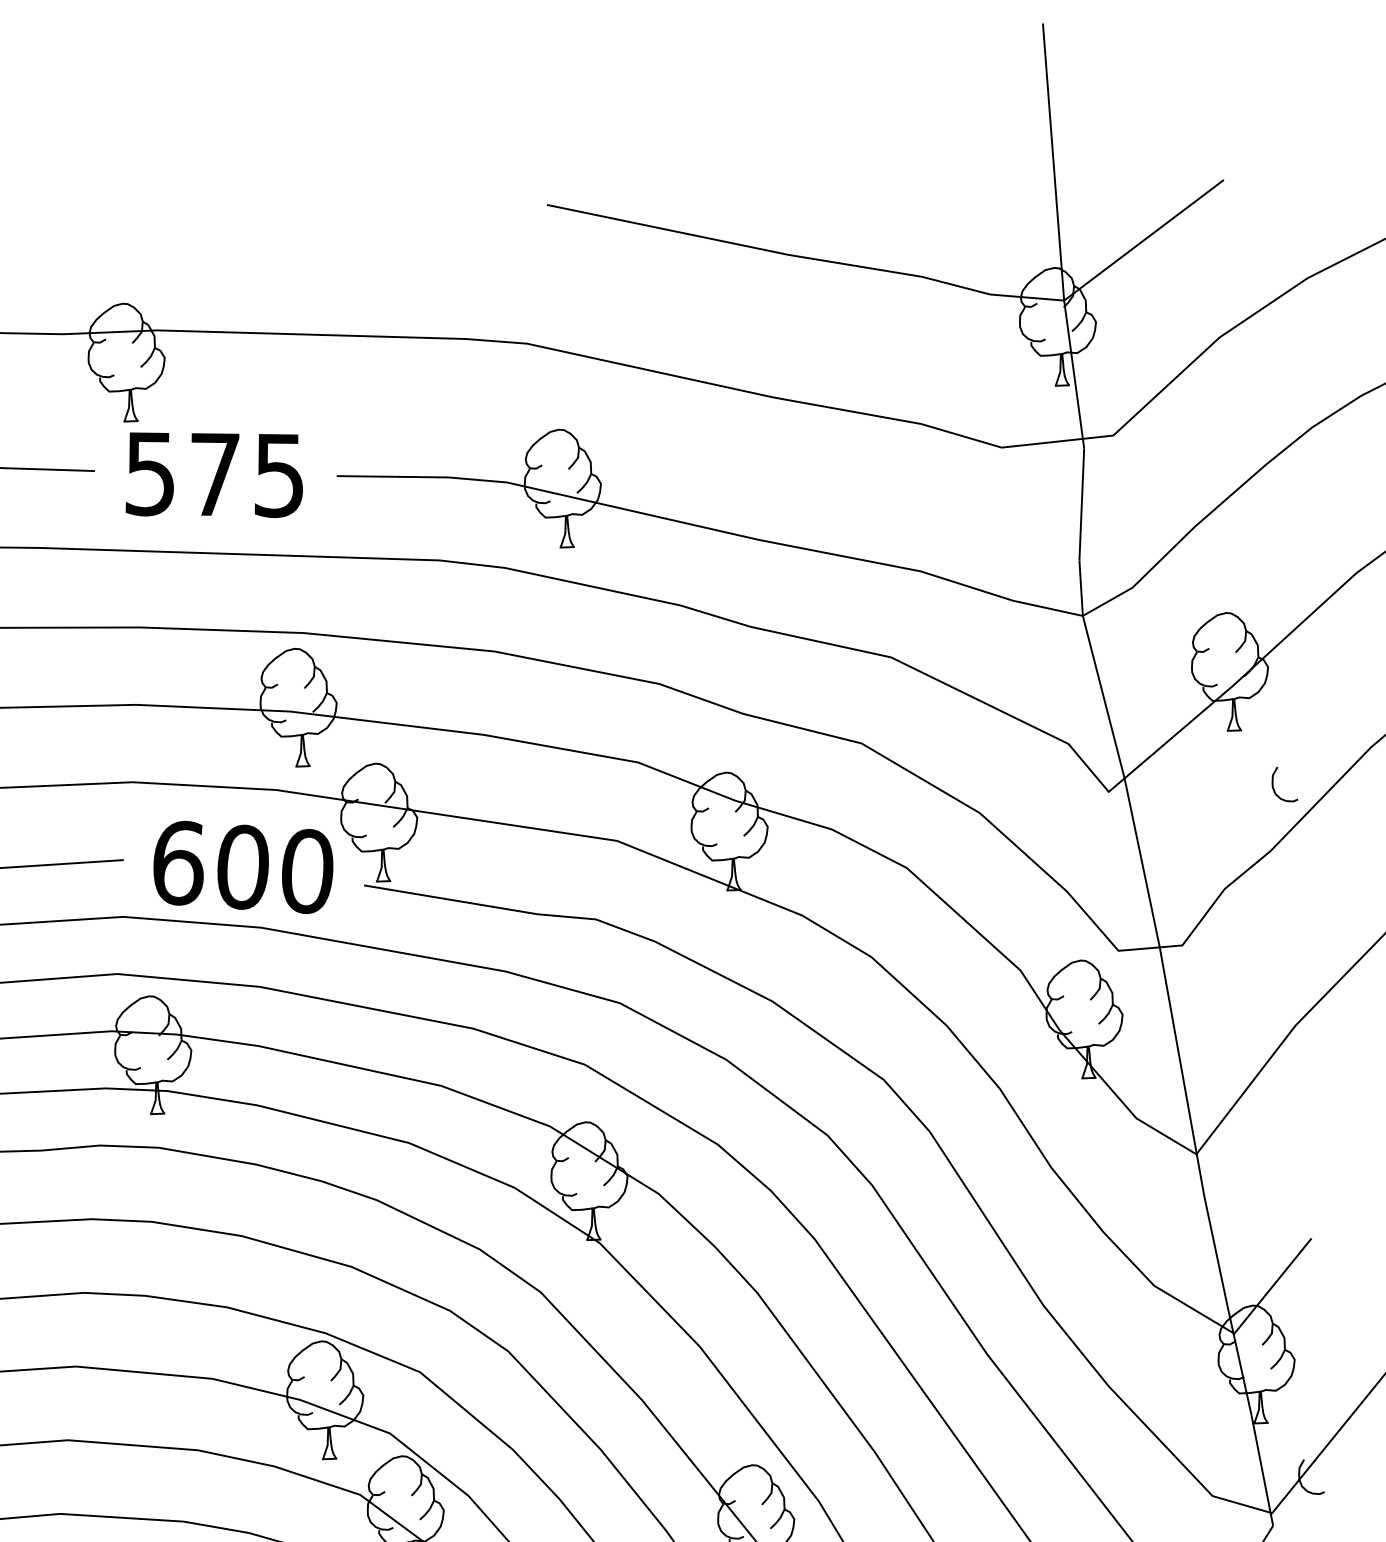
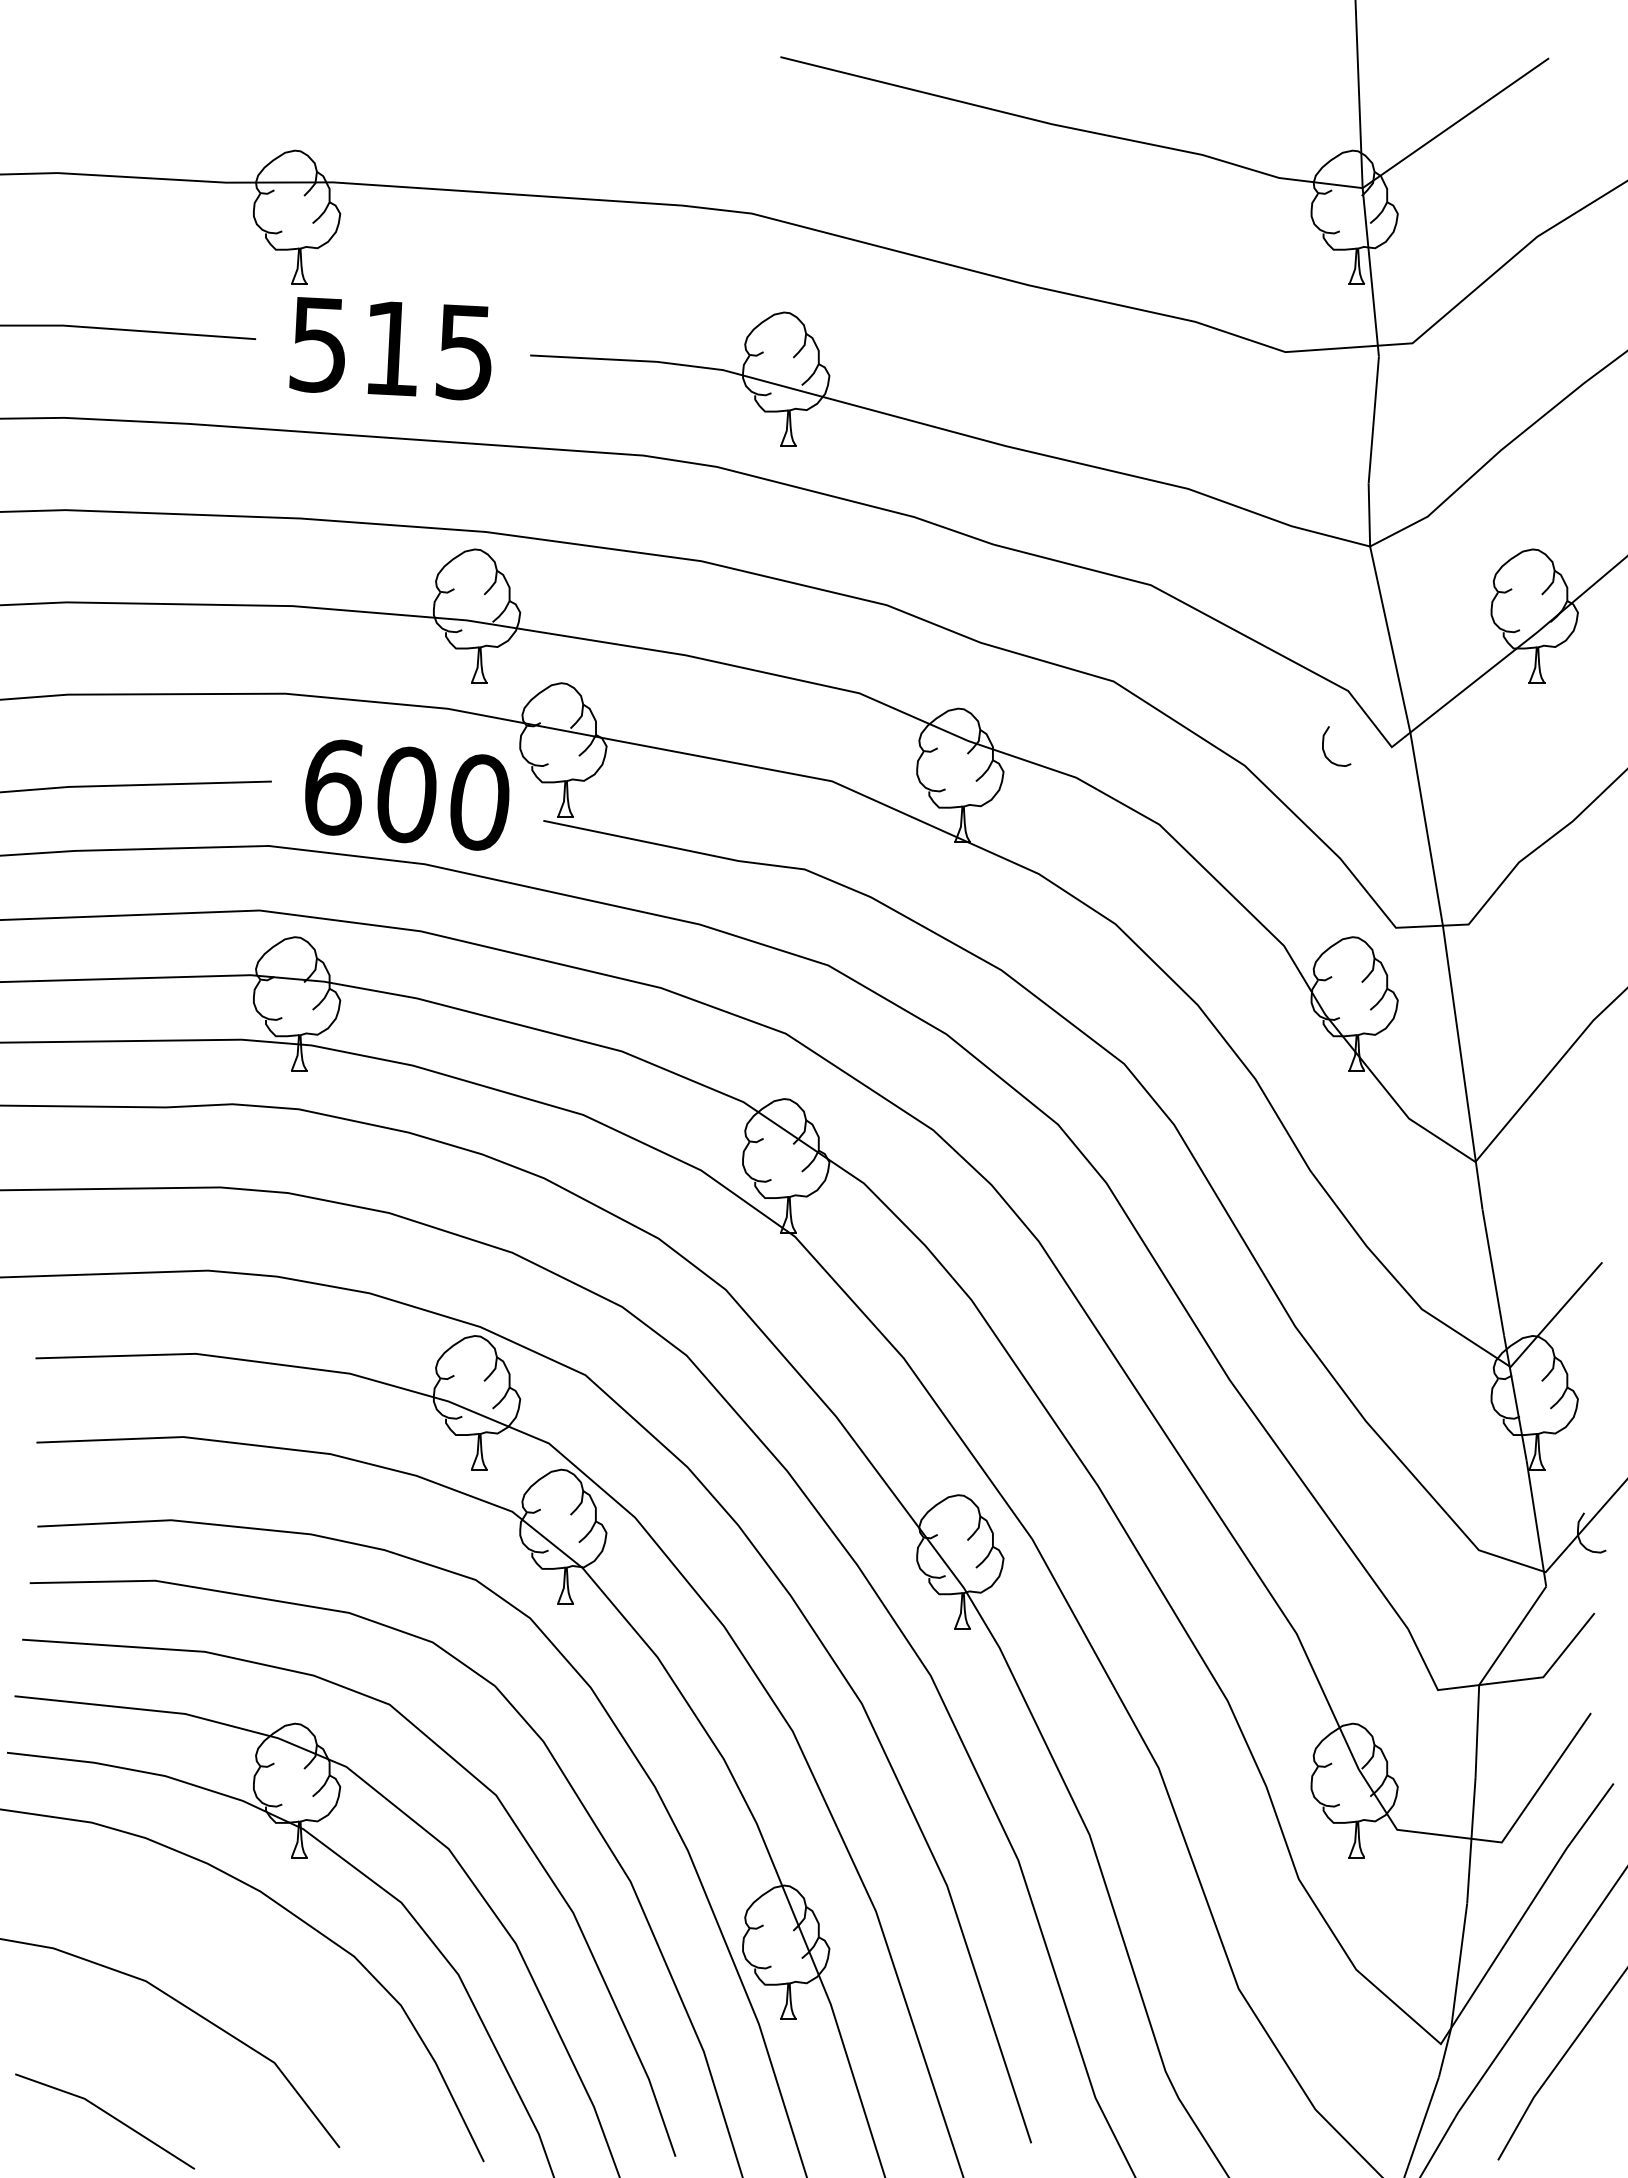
text: (217, 474) -> (394, 348), 575 -> 515
curve: (1274, 787) -> (1324, 749), moved

